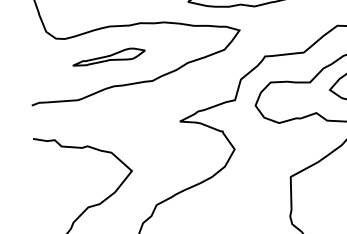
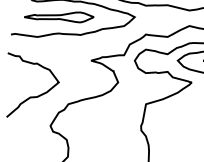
part: (109, 58) -> (59, 17), size x1.67

